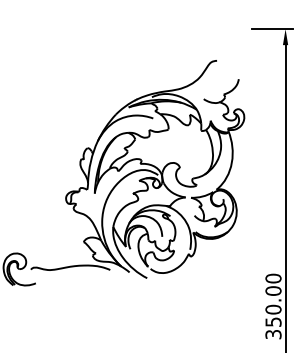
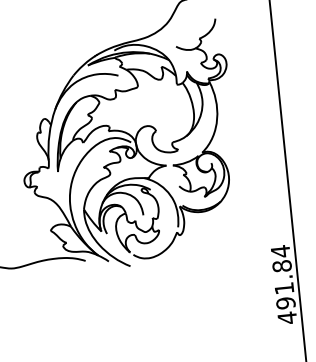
text: (273, 306) -> (284, 284), 350.00 -> 491.84

